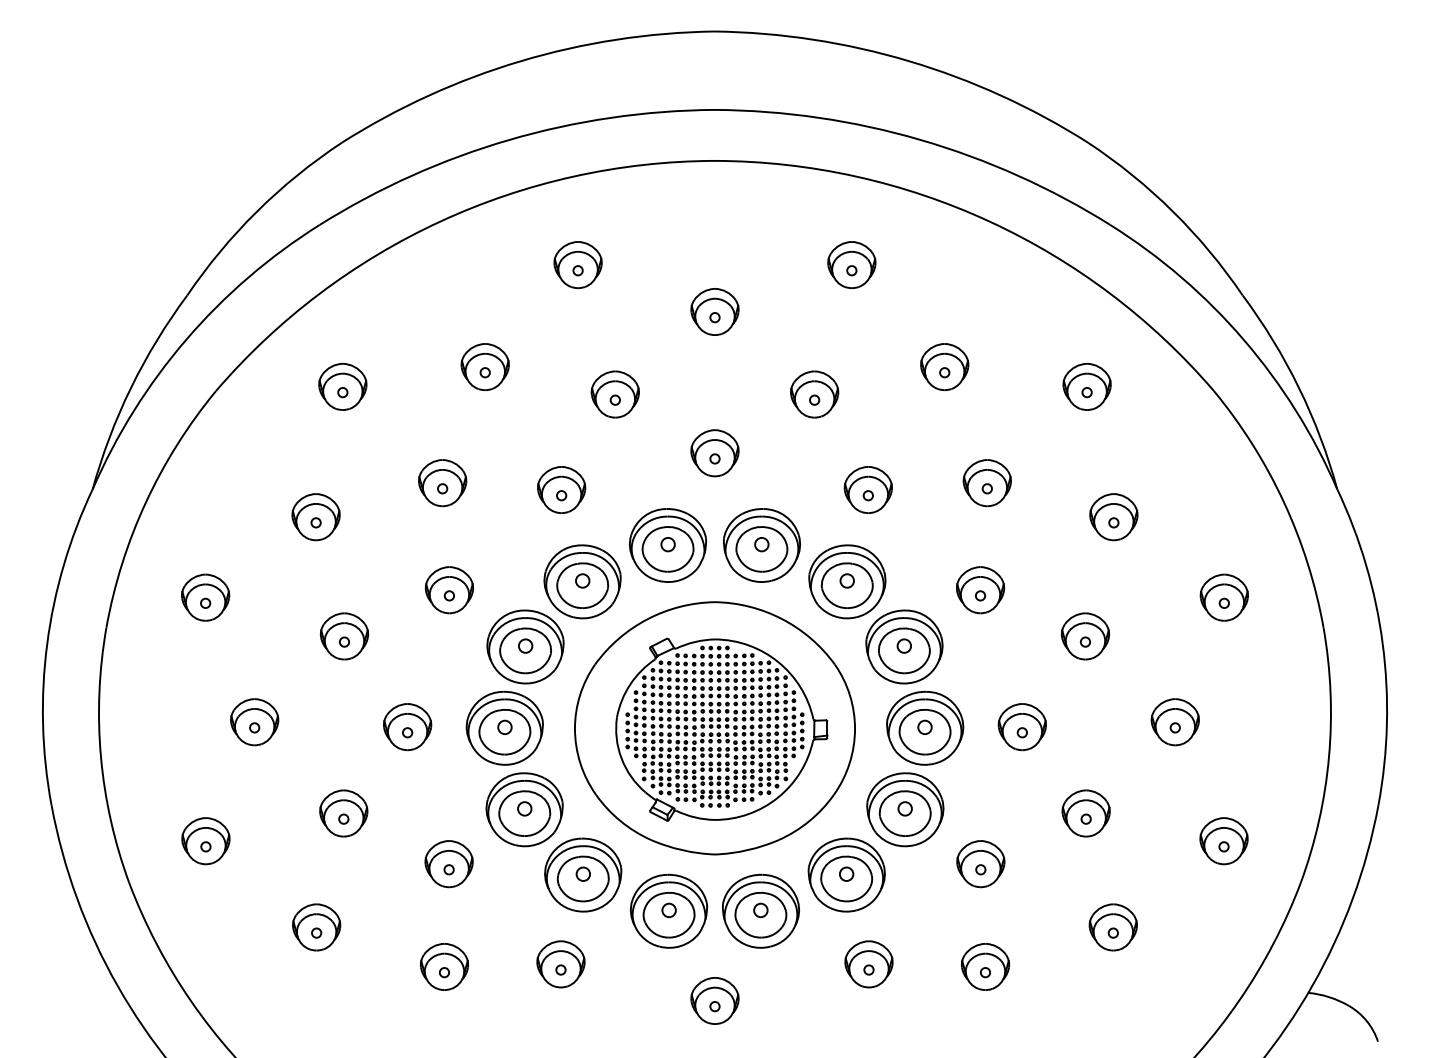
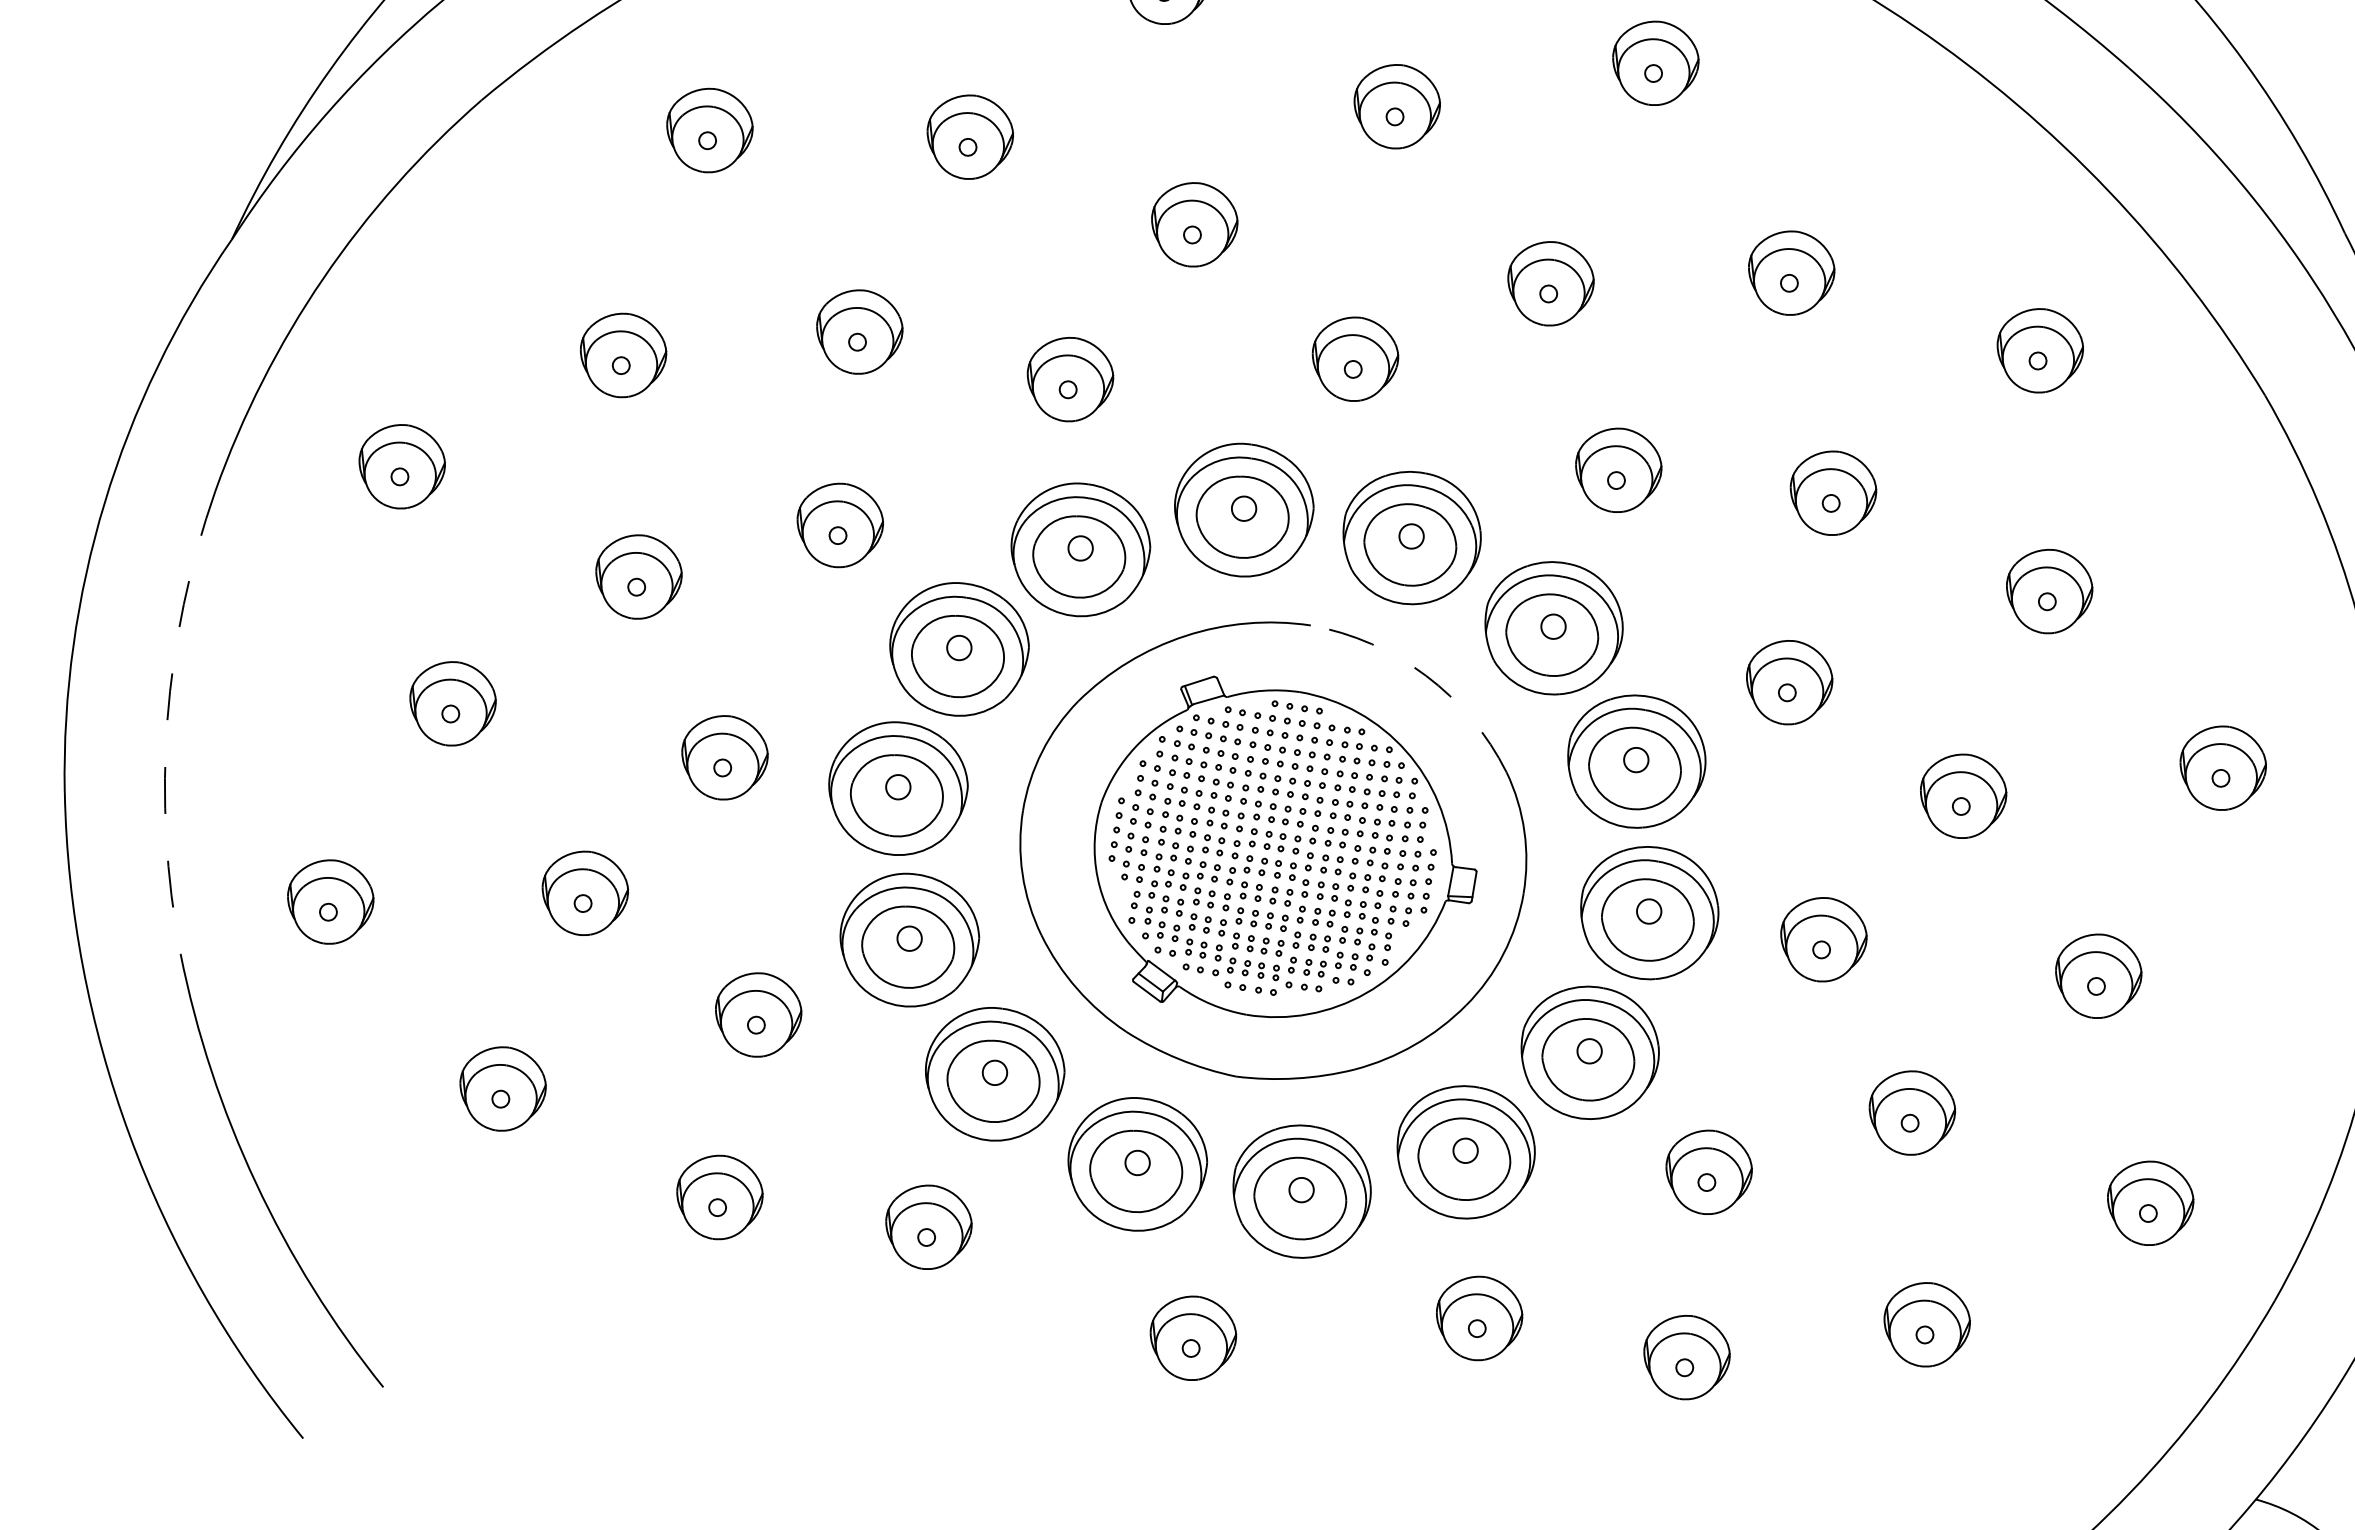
arc: (782, 619) -> (1426, 676), solid -> dashed
arc: (100, 756) -> (166, 719), solid -> dashed

